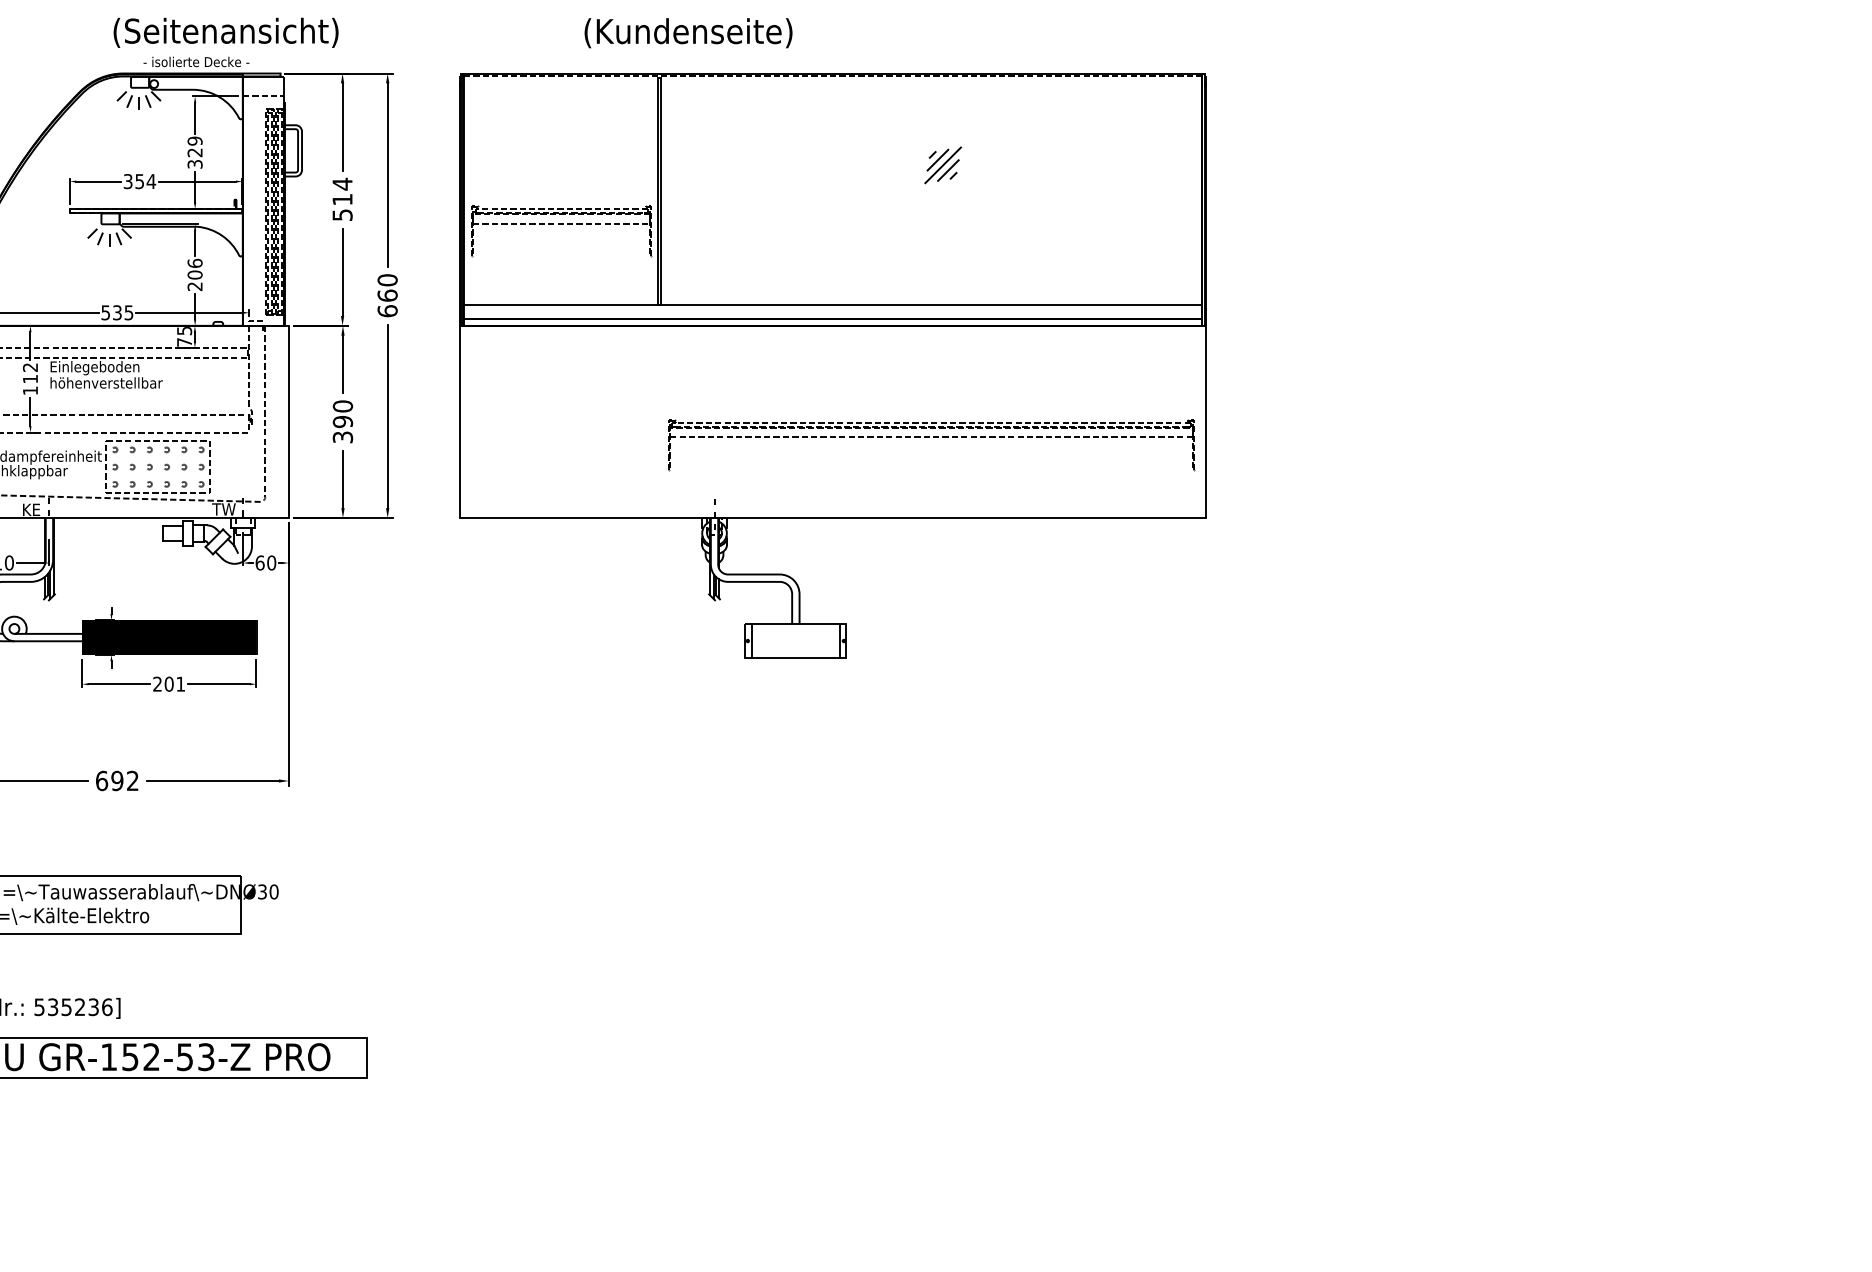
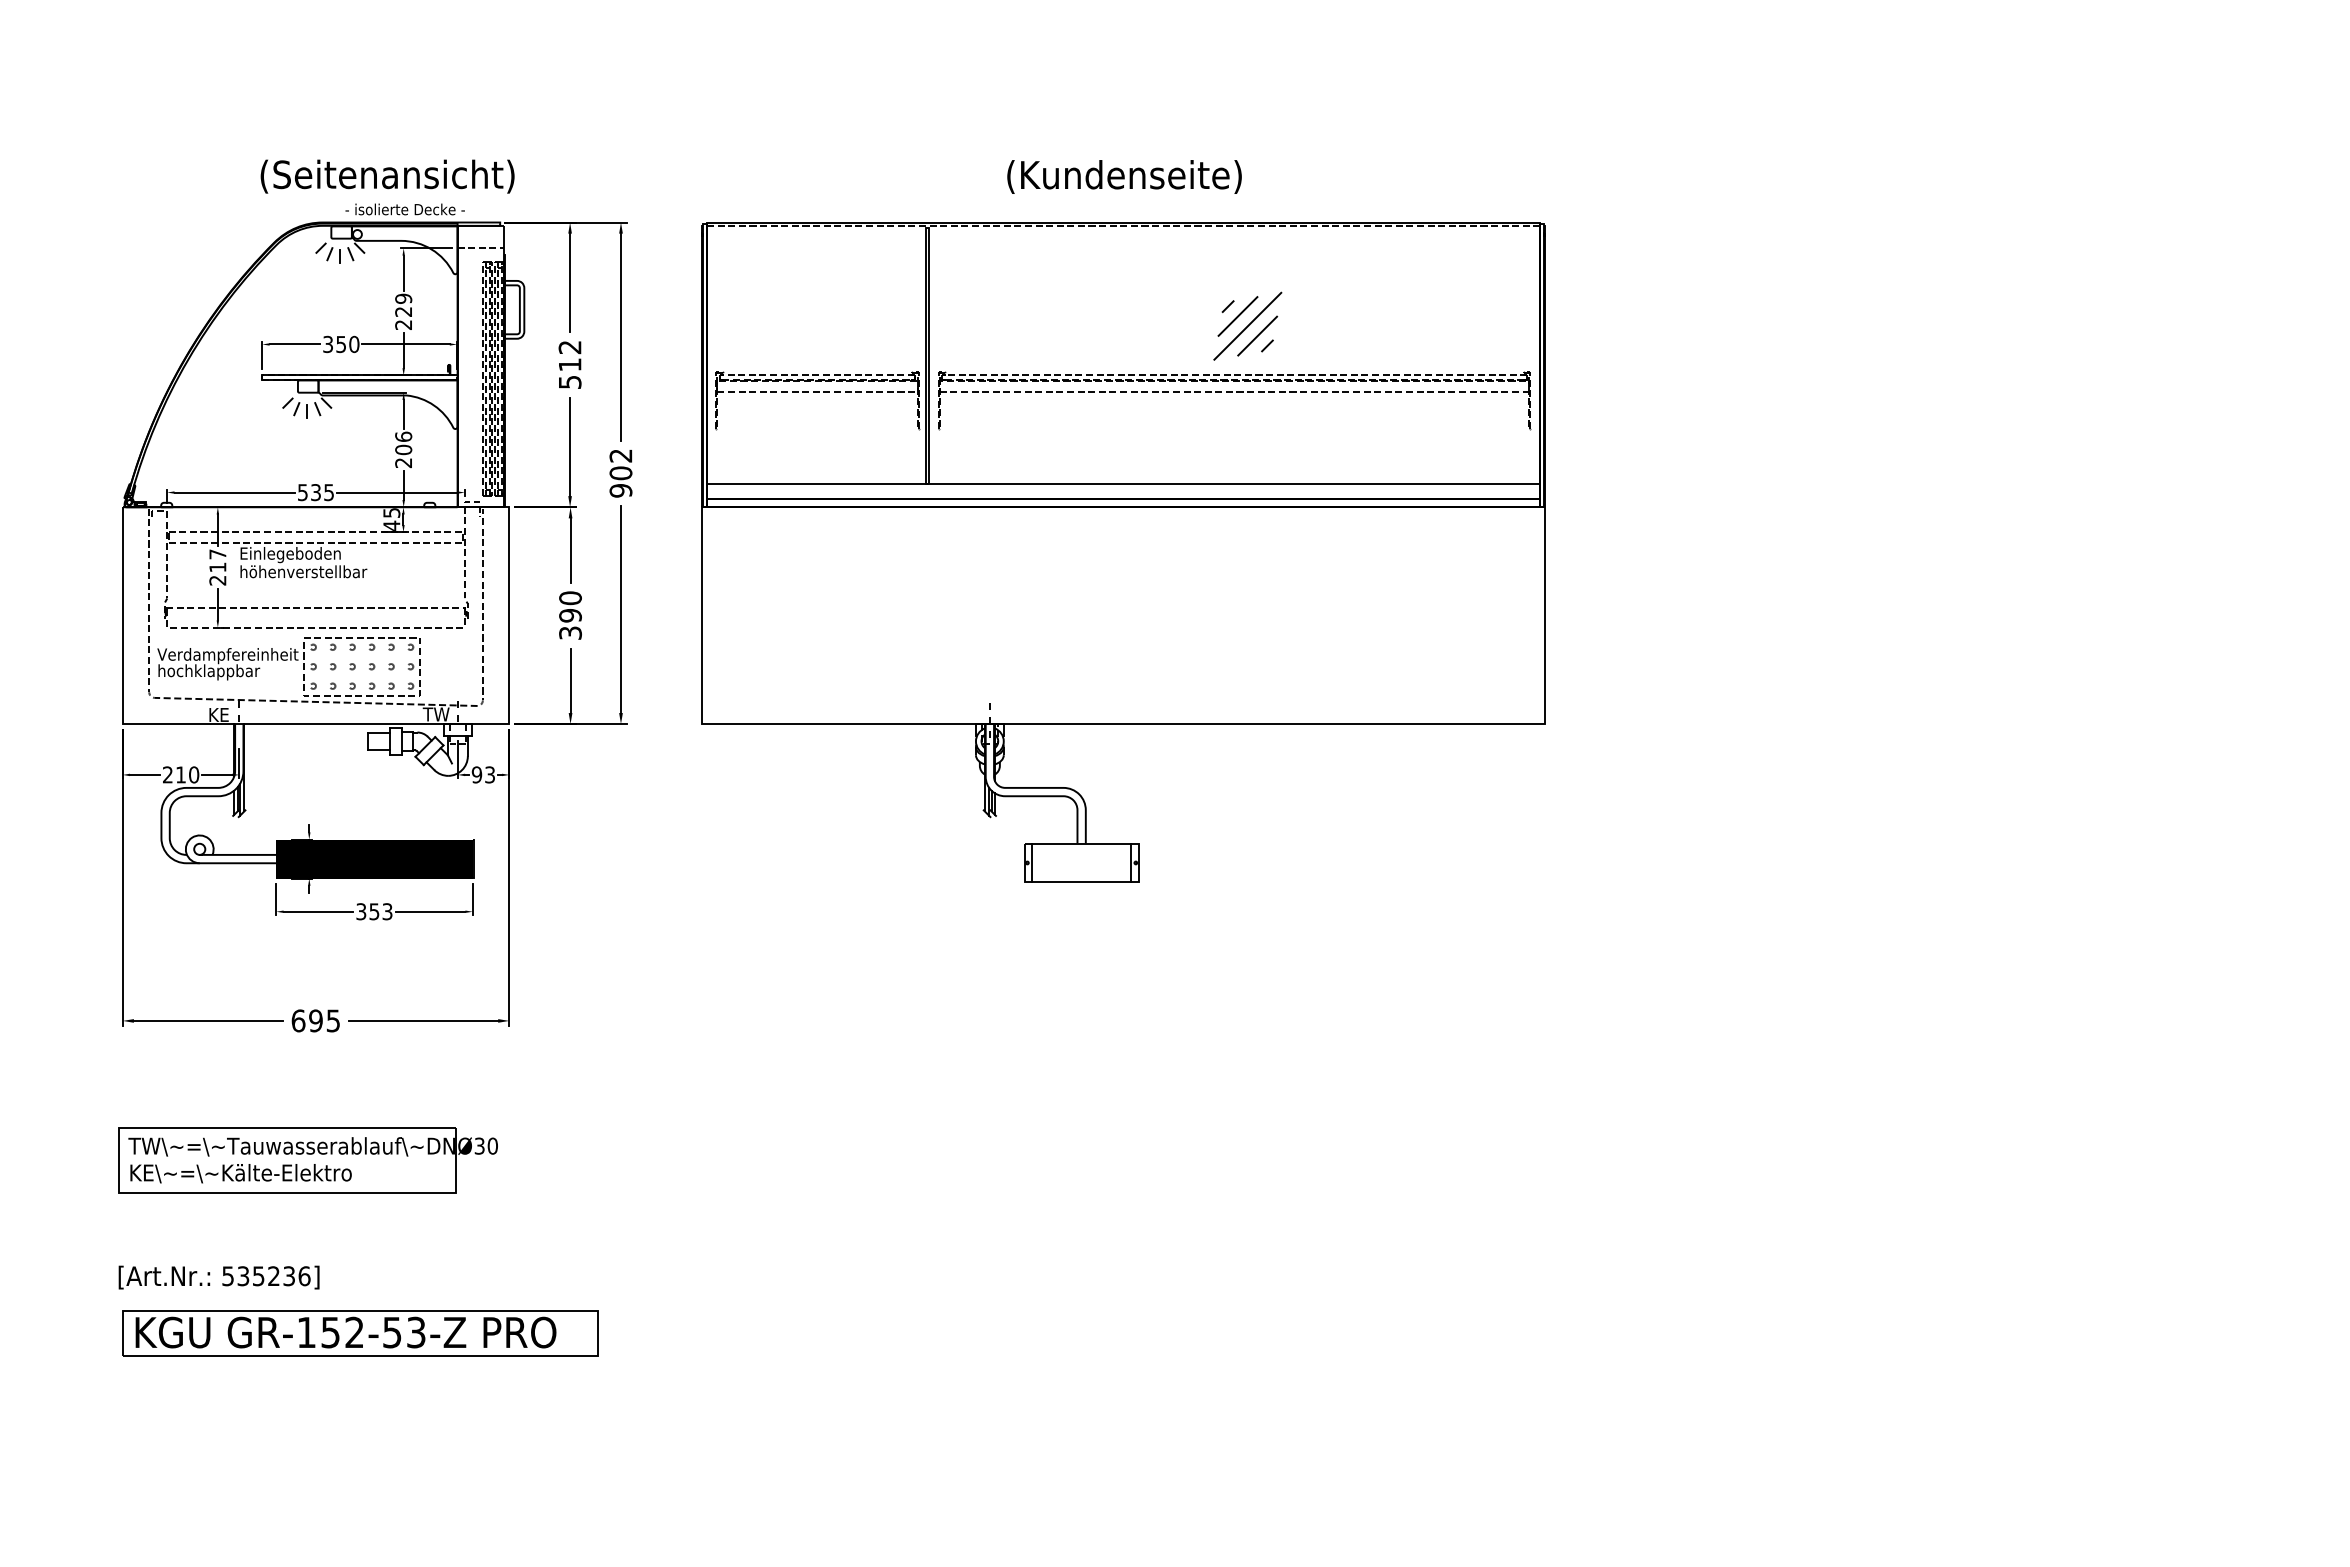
text: (225, 32) -> (387, 176), moved
text: (688, 32) -> (1124, 176), moved
text: (194, 163) -> (403, 324), 329 -> 229
part: (942, 164) -> (1247, 325), size x1.67
text: (150, 181) -> (353, 344), 354 -> 350
text: (342, 184) -> (569, 347), 514 -> 512
text: (387, 295) -> (620, 473), 660 -> 902
text: (184, 341) -> (391, 525), 75 -> 45
text: (30, 379) -> (217, 567), 112 -> 217
part: (929, 437) -> (1232, 392), moved
text: (265, 562) -> (483, 774), 60 -> 93
text: (169, 684) -> (374, 911), 201 -> 353
text: (132, 780) -> (332, 1020), 692 -> 695

